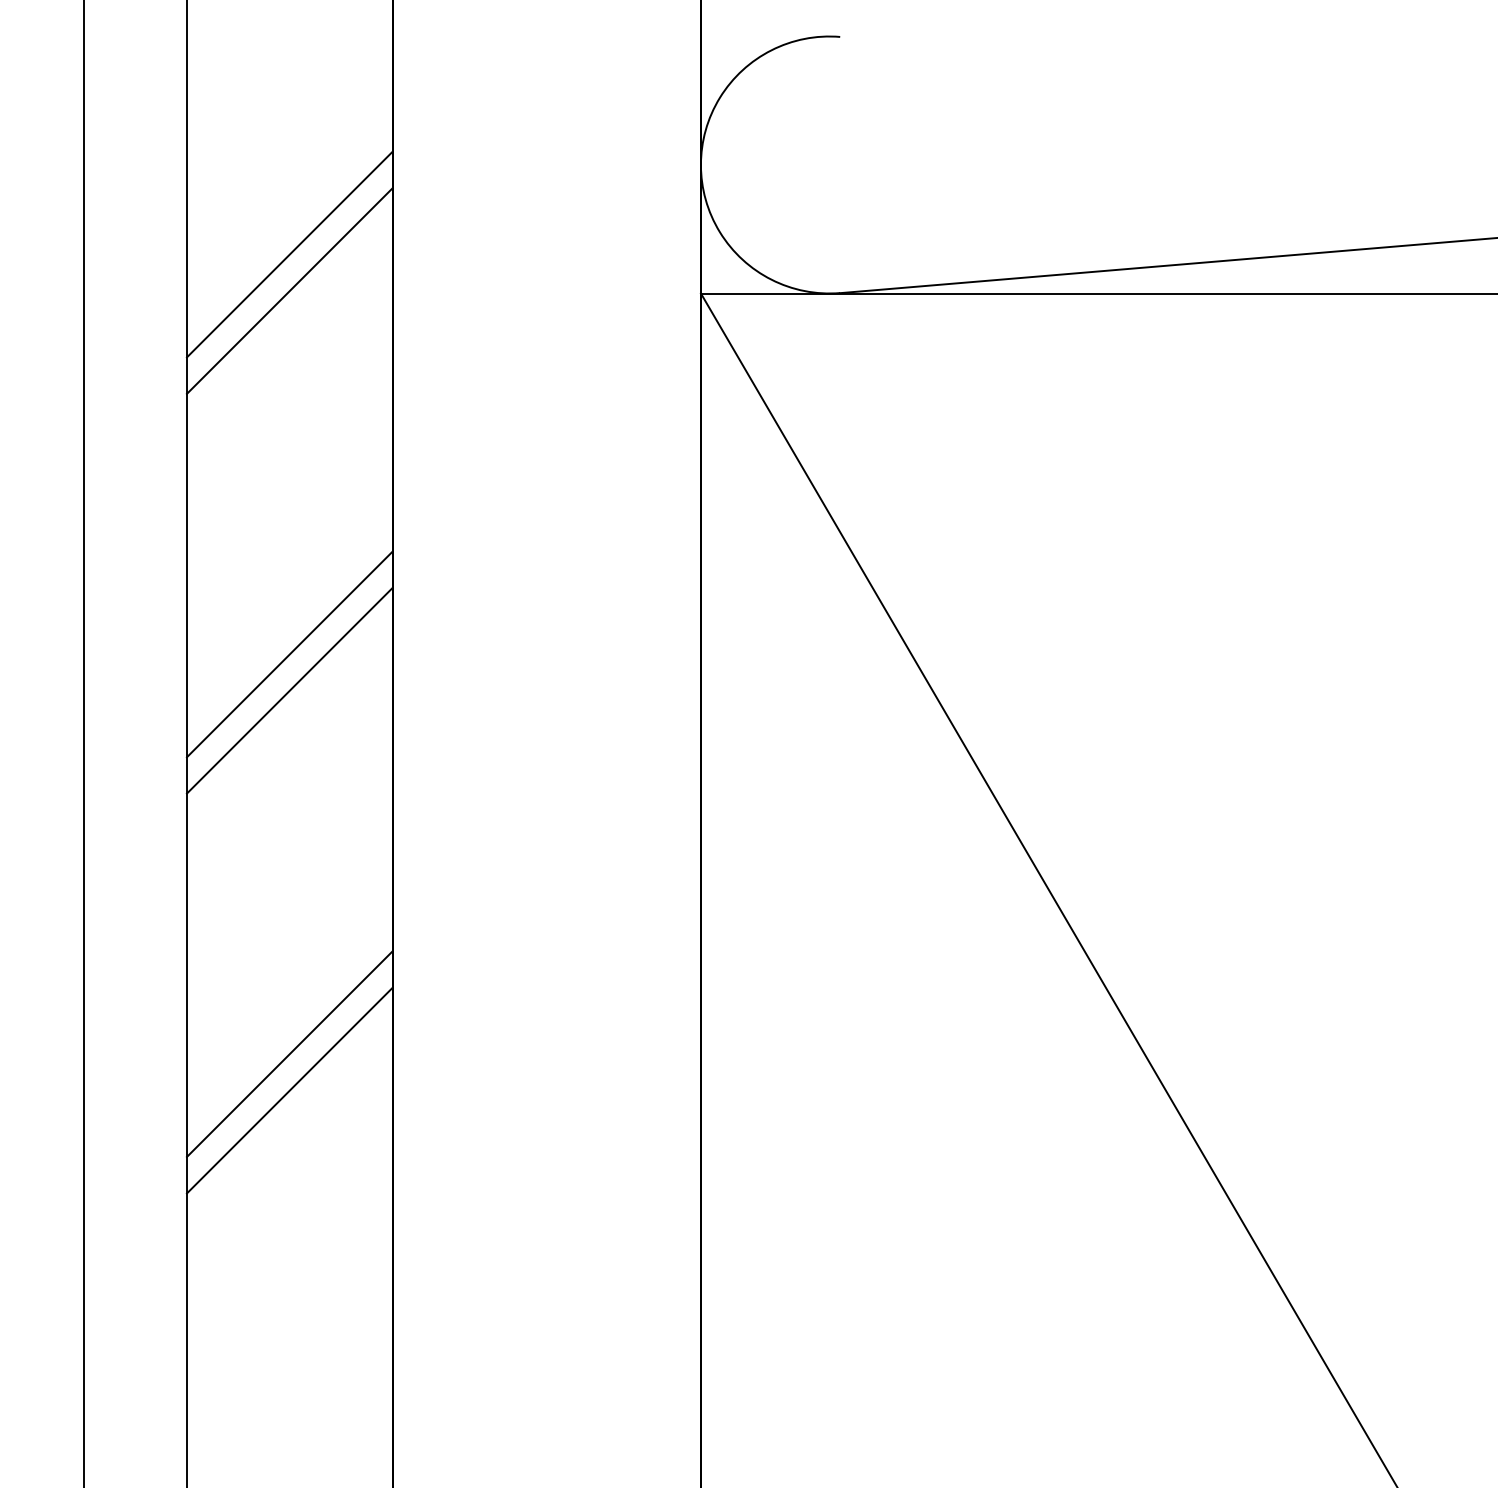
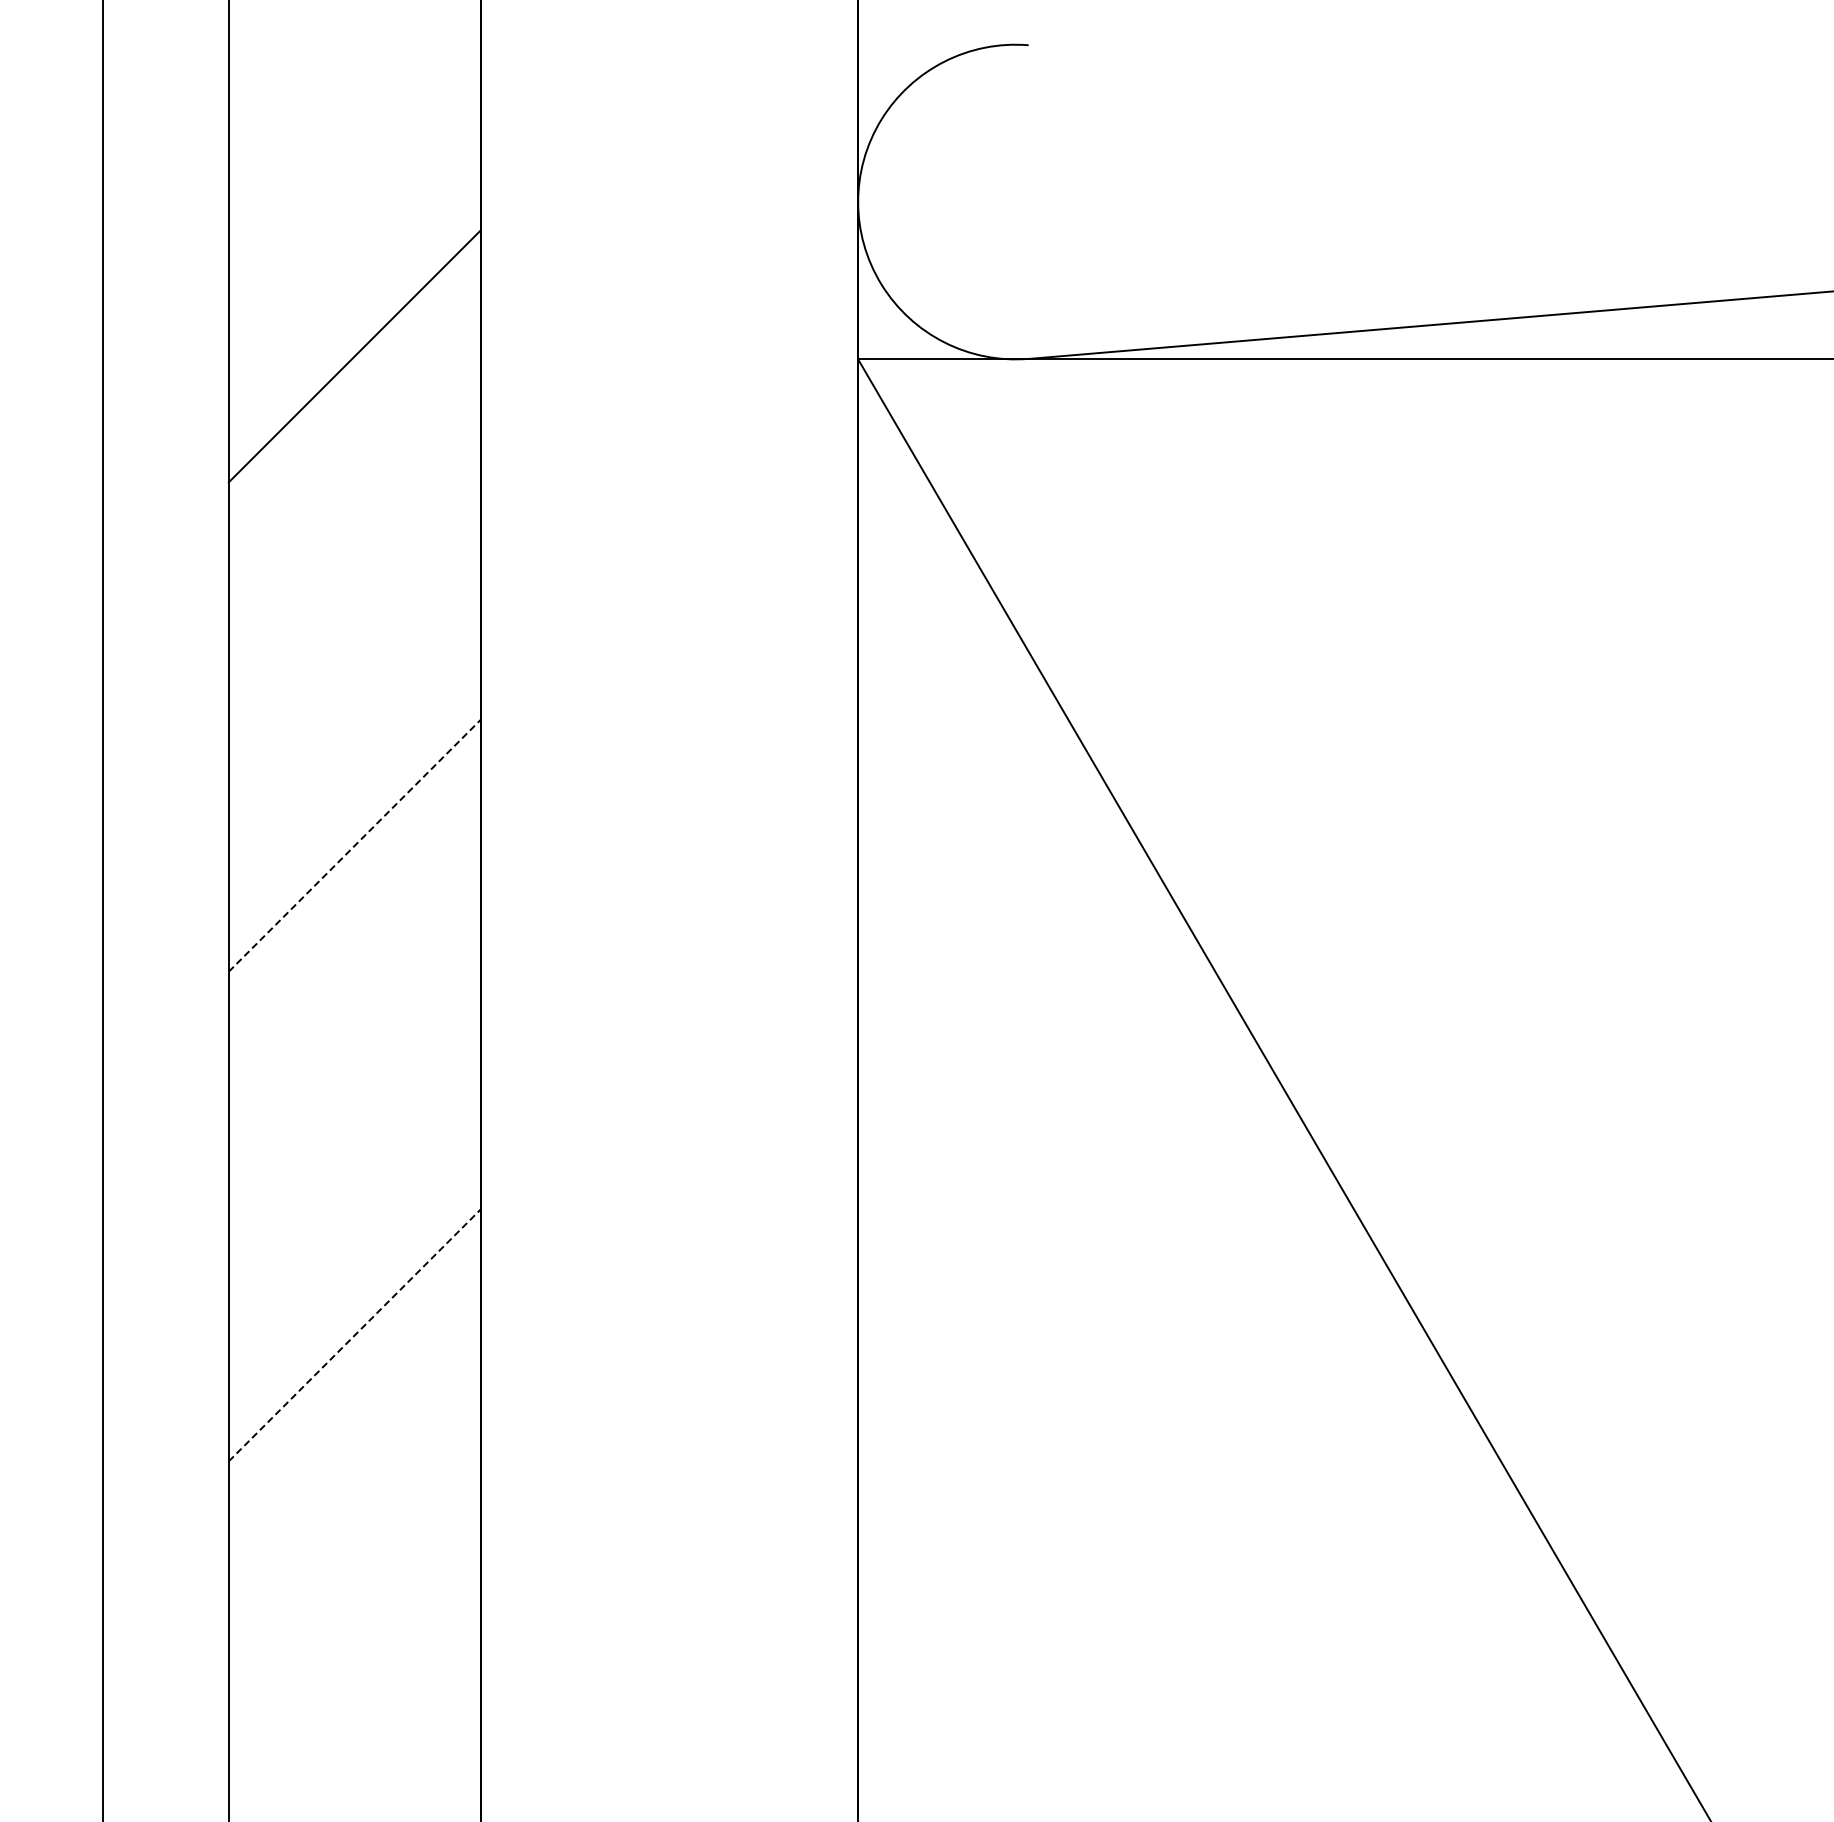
line: (289, 254) -> (354, 311), removed
line: (289, 654) -> (354, 801), removed
line: (290, 690) -> (355, 845), solid -> dashed
line: (289, 1053) -> (354, 1290), removed
line: (290, 1090) -> (355, 1335), solid -> dashed

